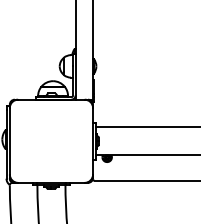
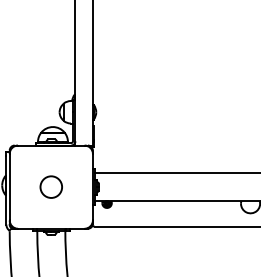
circle: (50, 140) -> (50, 186), added

